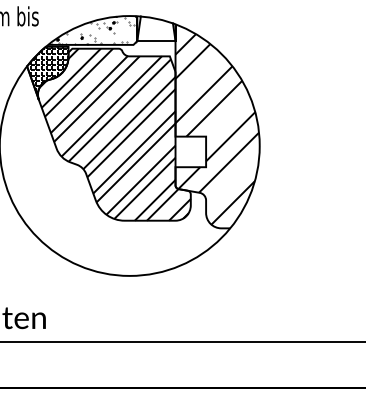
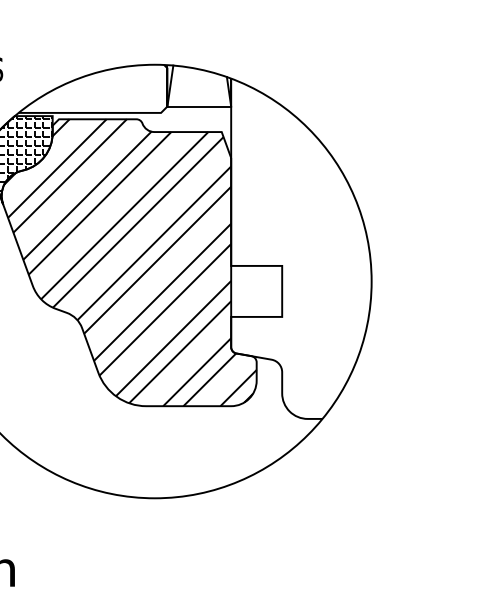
hatch: (93, 30) -> (94, 88), removed
hatch: (217, 129) -> (301, 254), removed

